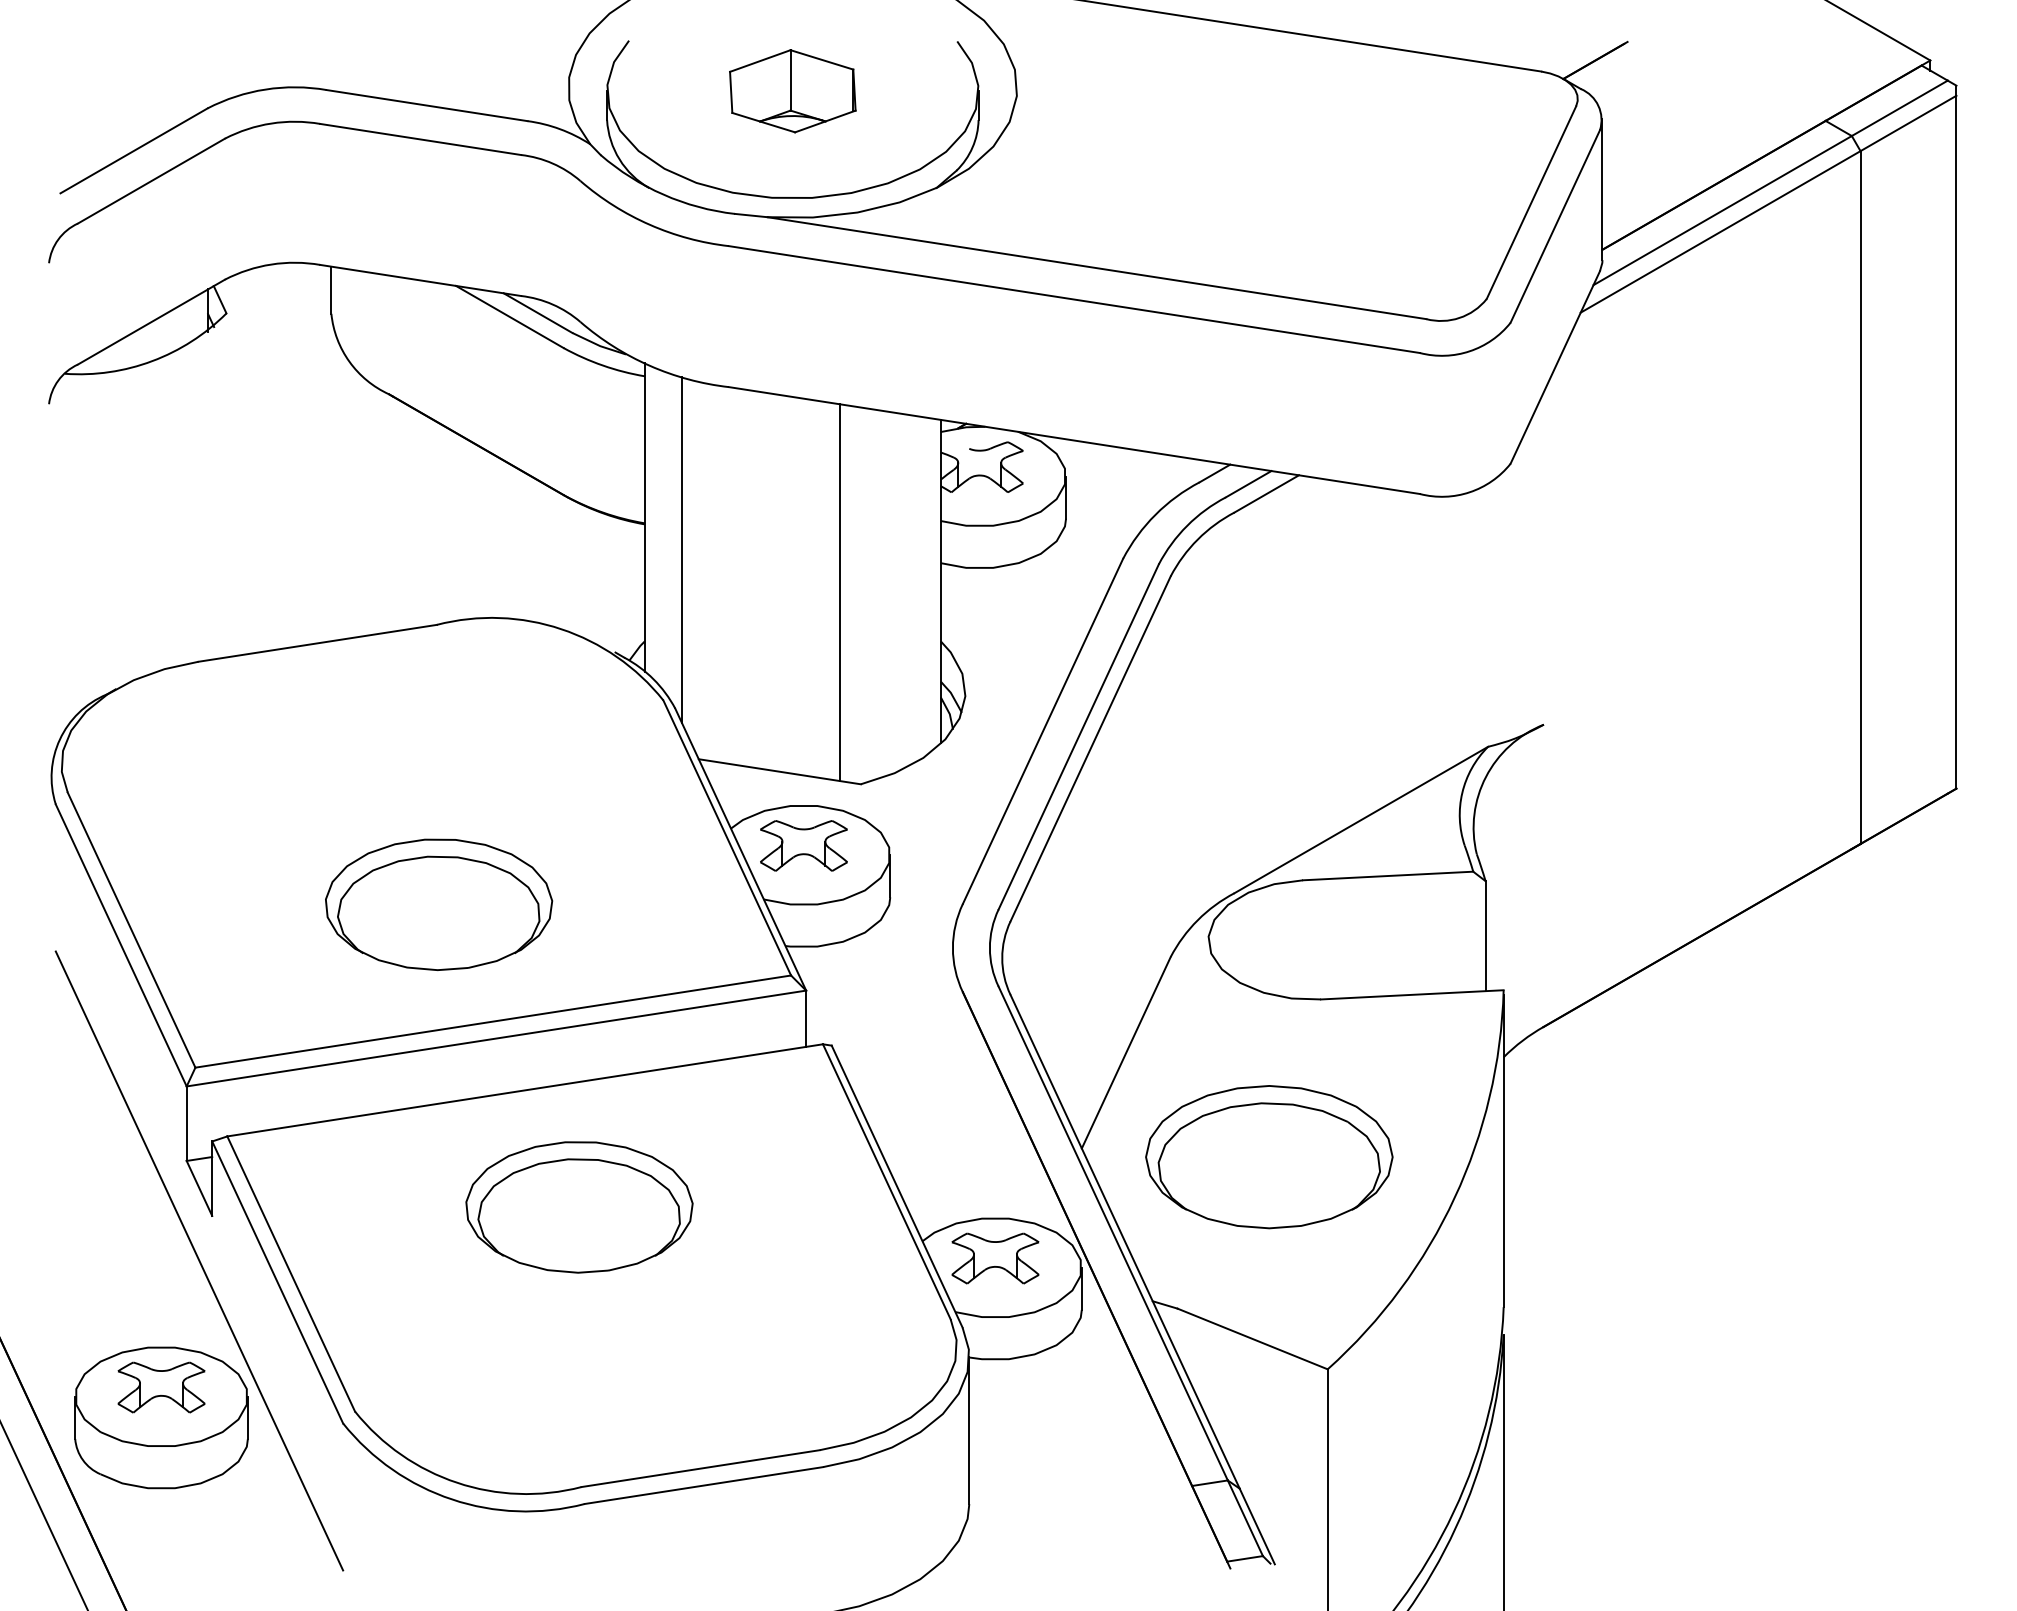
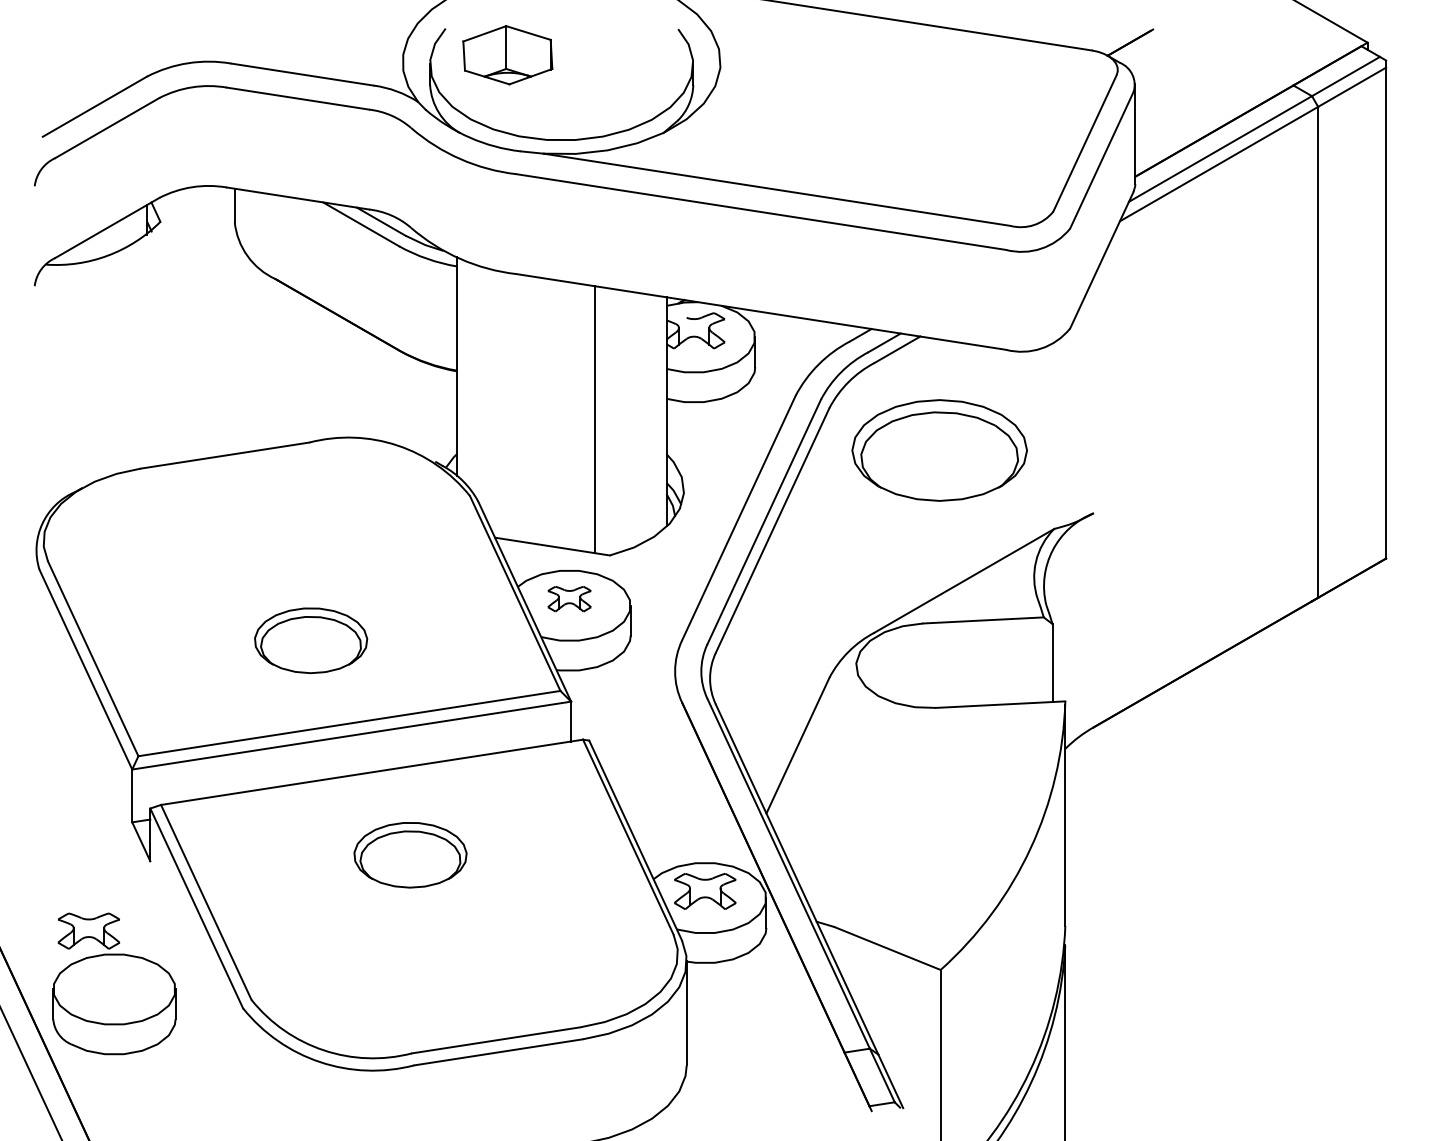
part: (792, 91) -> (507, 55), moved
line: (681, 549) -> (482, 389), removed
part: (803, 845) -> (569, 598), size x0.7
part: (439, 904) -> (311, 640), size x0.7
part: (1269, 1157) -> (939, 450), moved
part: (579, 1207) -> (410, 855), size x0.7
line: (199, 1260) -> (141, 892), removed
part: (161, 1387) -> (88, 931), moved

